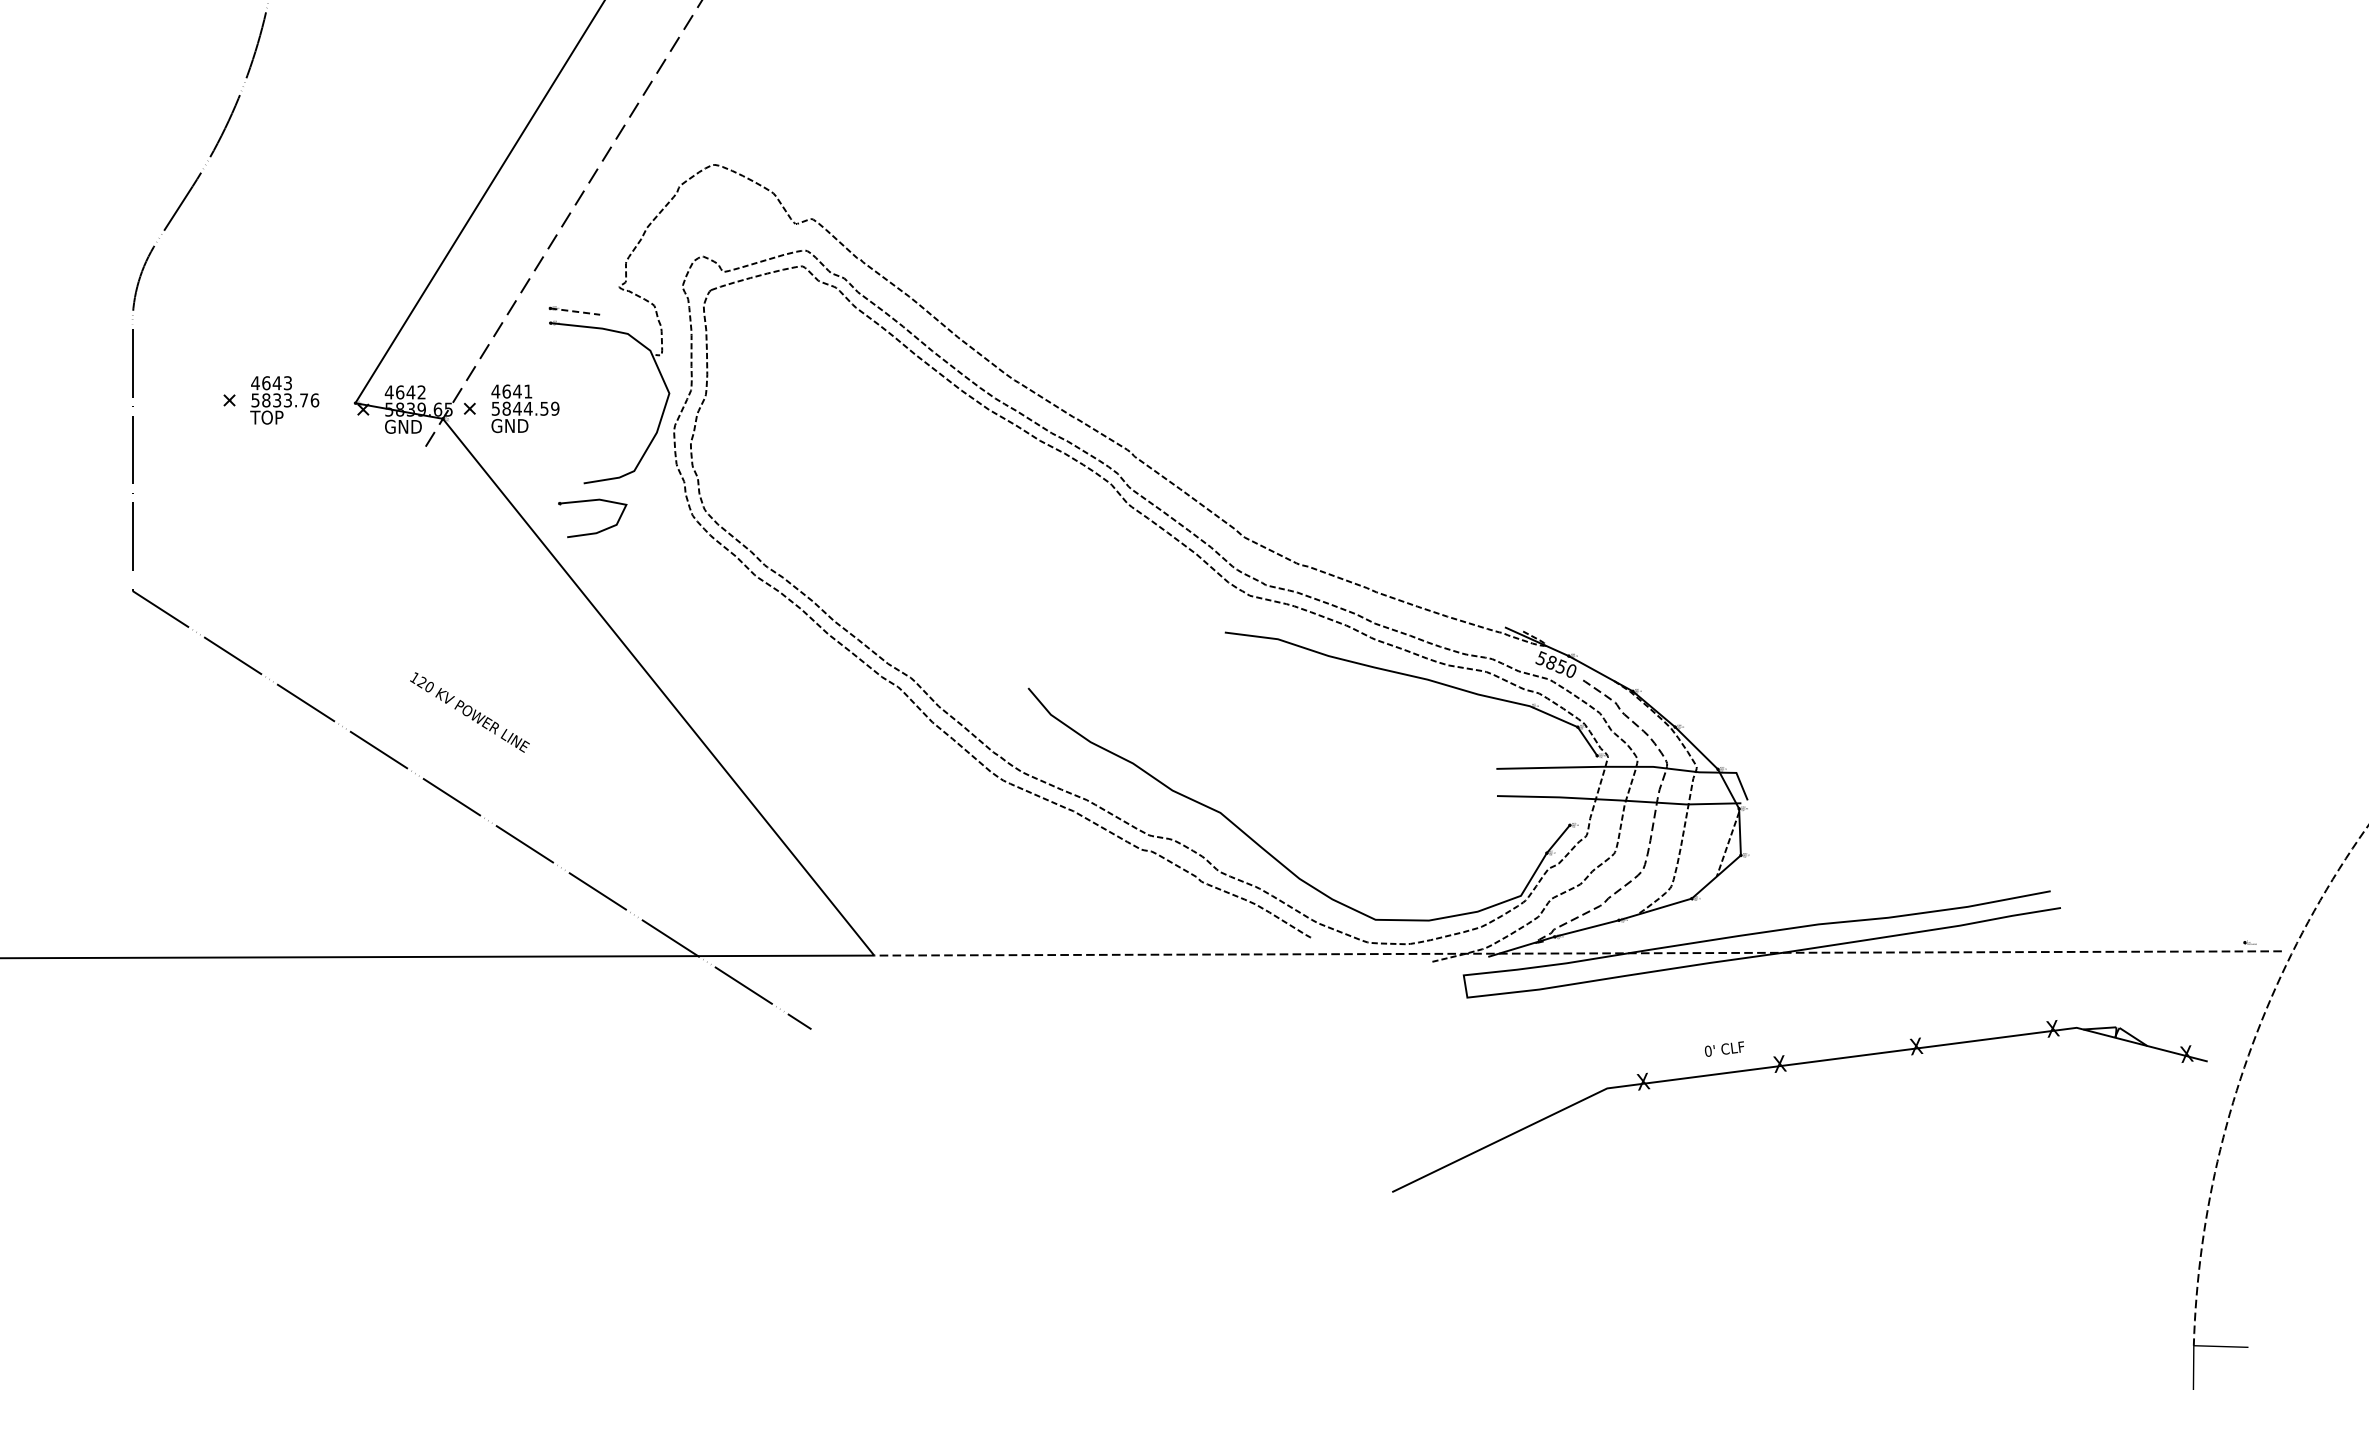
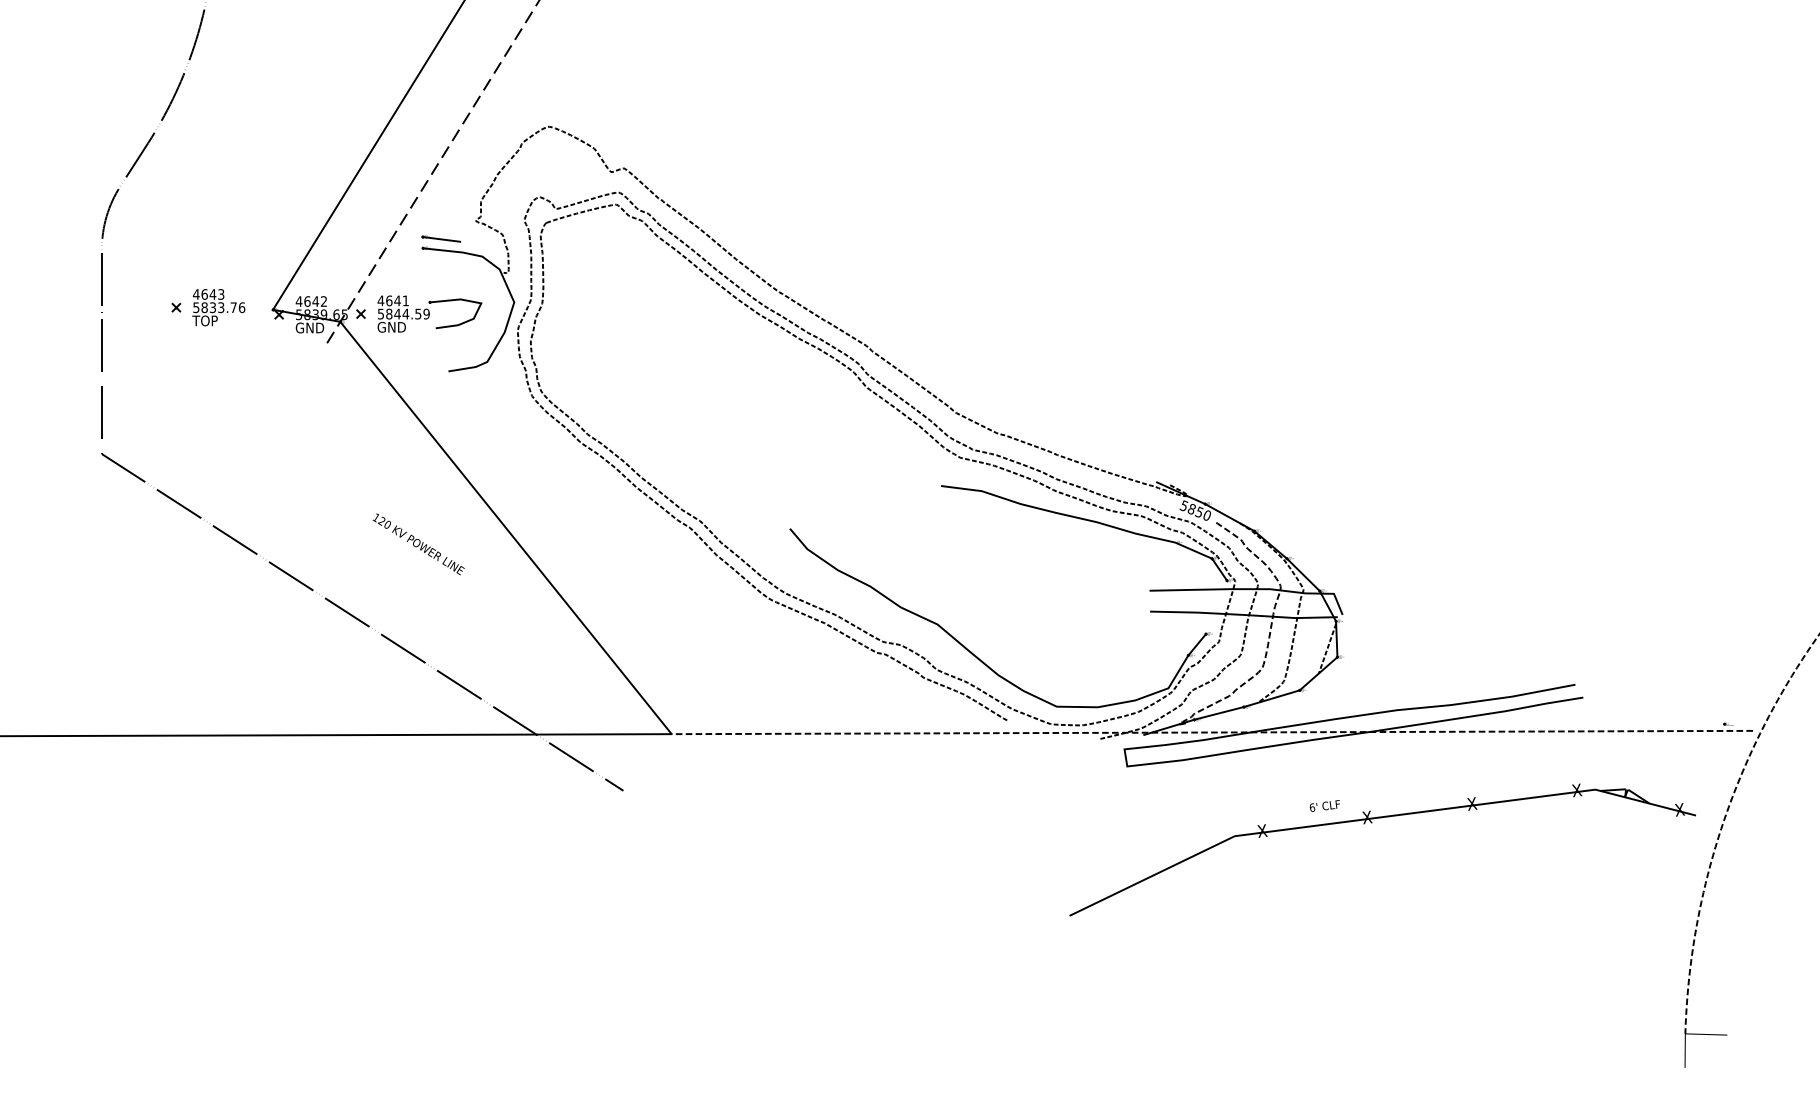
line: (575, 311) -> (442, 239), dashed -> solid
part: (597, 531) -> (459, 323), moved
text: (469, 712) -> (418, 544), moved
text: (1708, 1050) -> (1312, 807), 0' -> 6'

